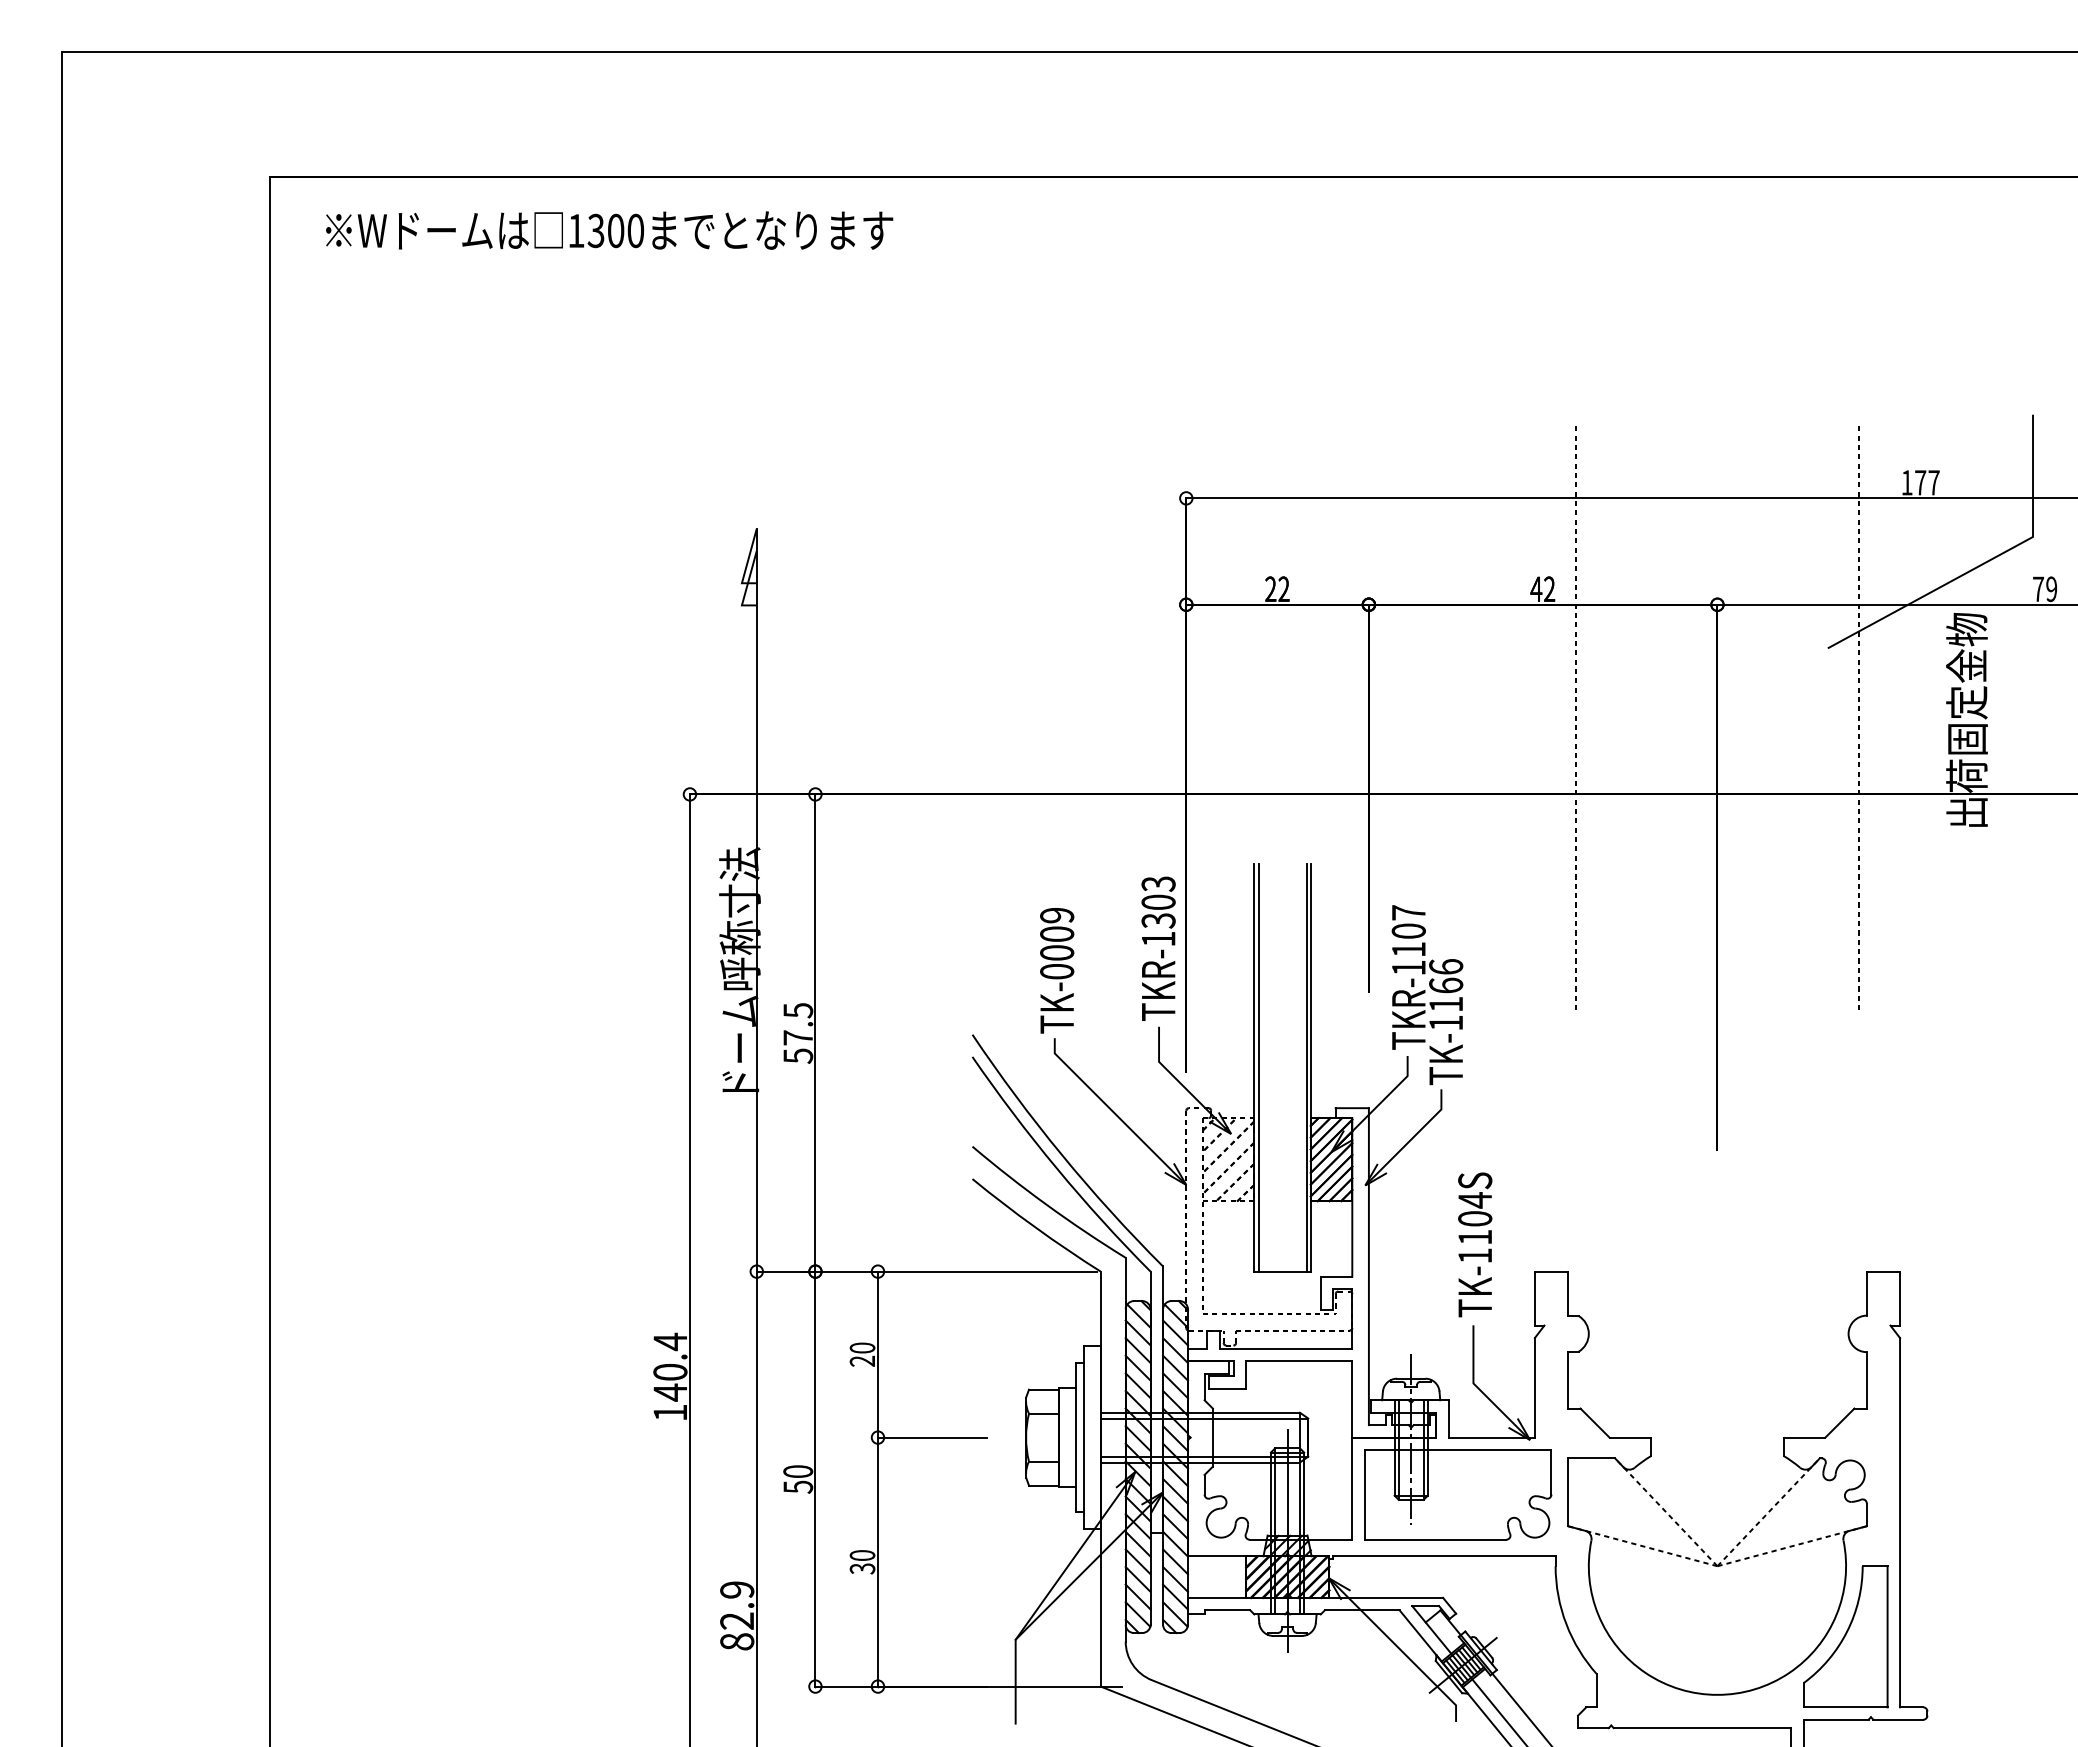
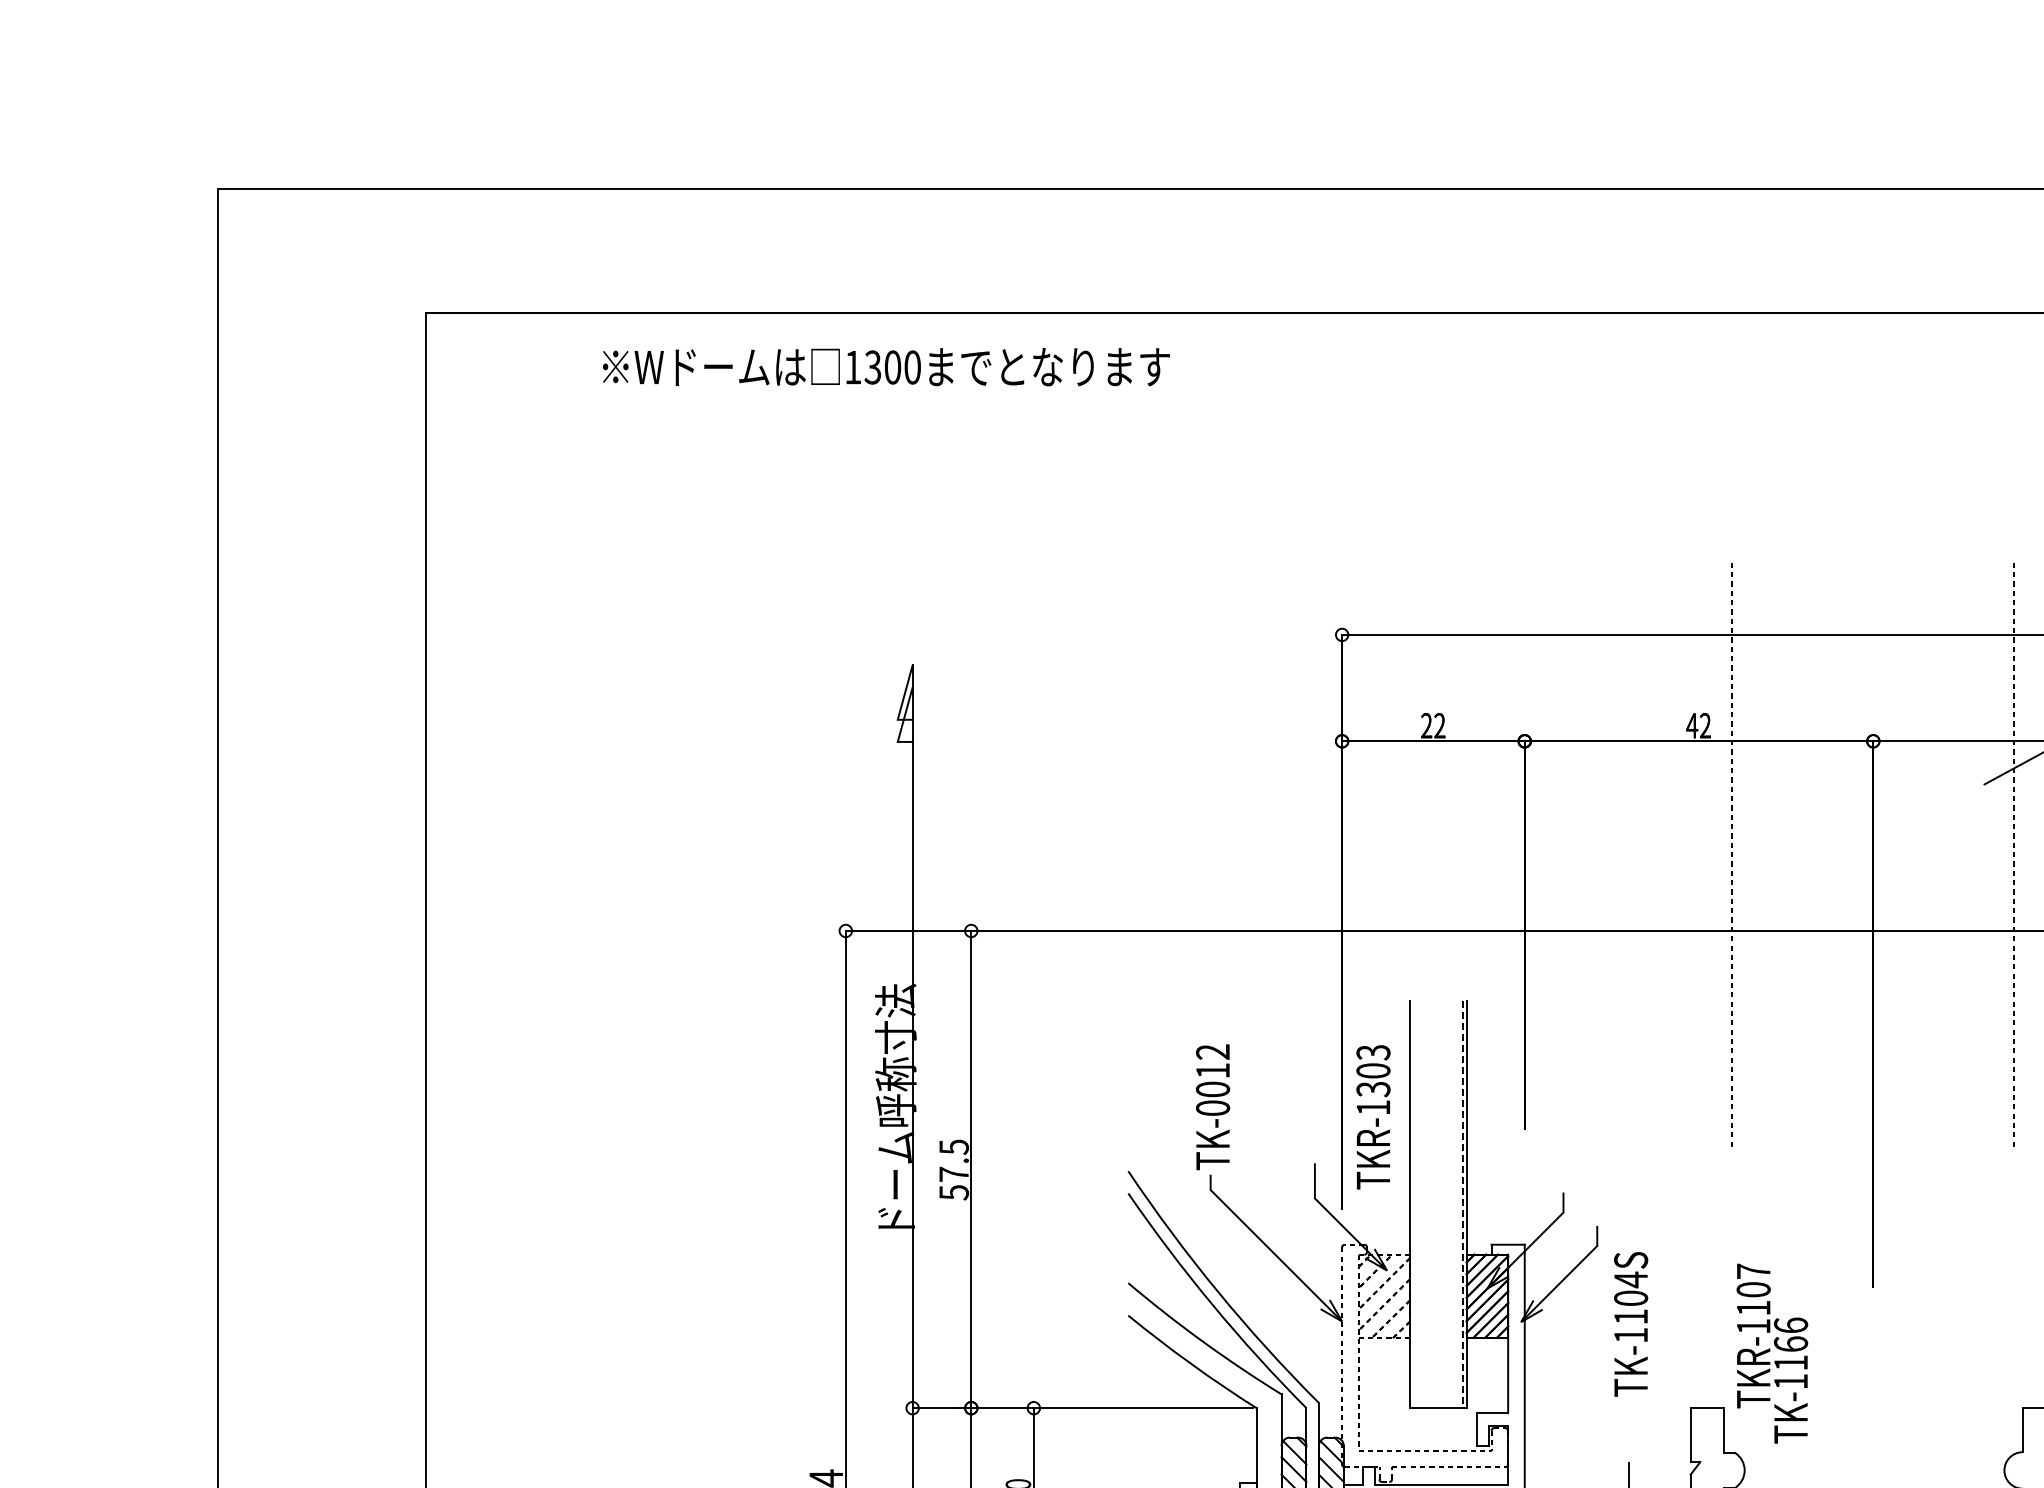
text: (609, 230) -> (886, 367), moved
text: (1057, 924) -> (1213, 1061), TK-0009 -> TK-0012
text: (1158, 948) -> (1373, 1117), moved
text: (1427, 995) -> (1772, 1354), moved
line: (1258, 1067) -> (1414, 1204), removed
line: (1306, 1067) -> (1462, 1204), solid -> dashed
text: (1475, 1244) -> (1631, 1324), moved

